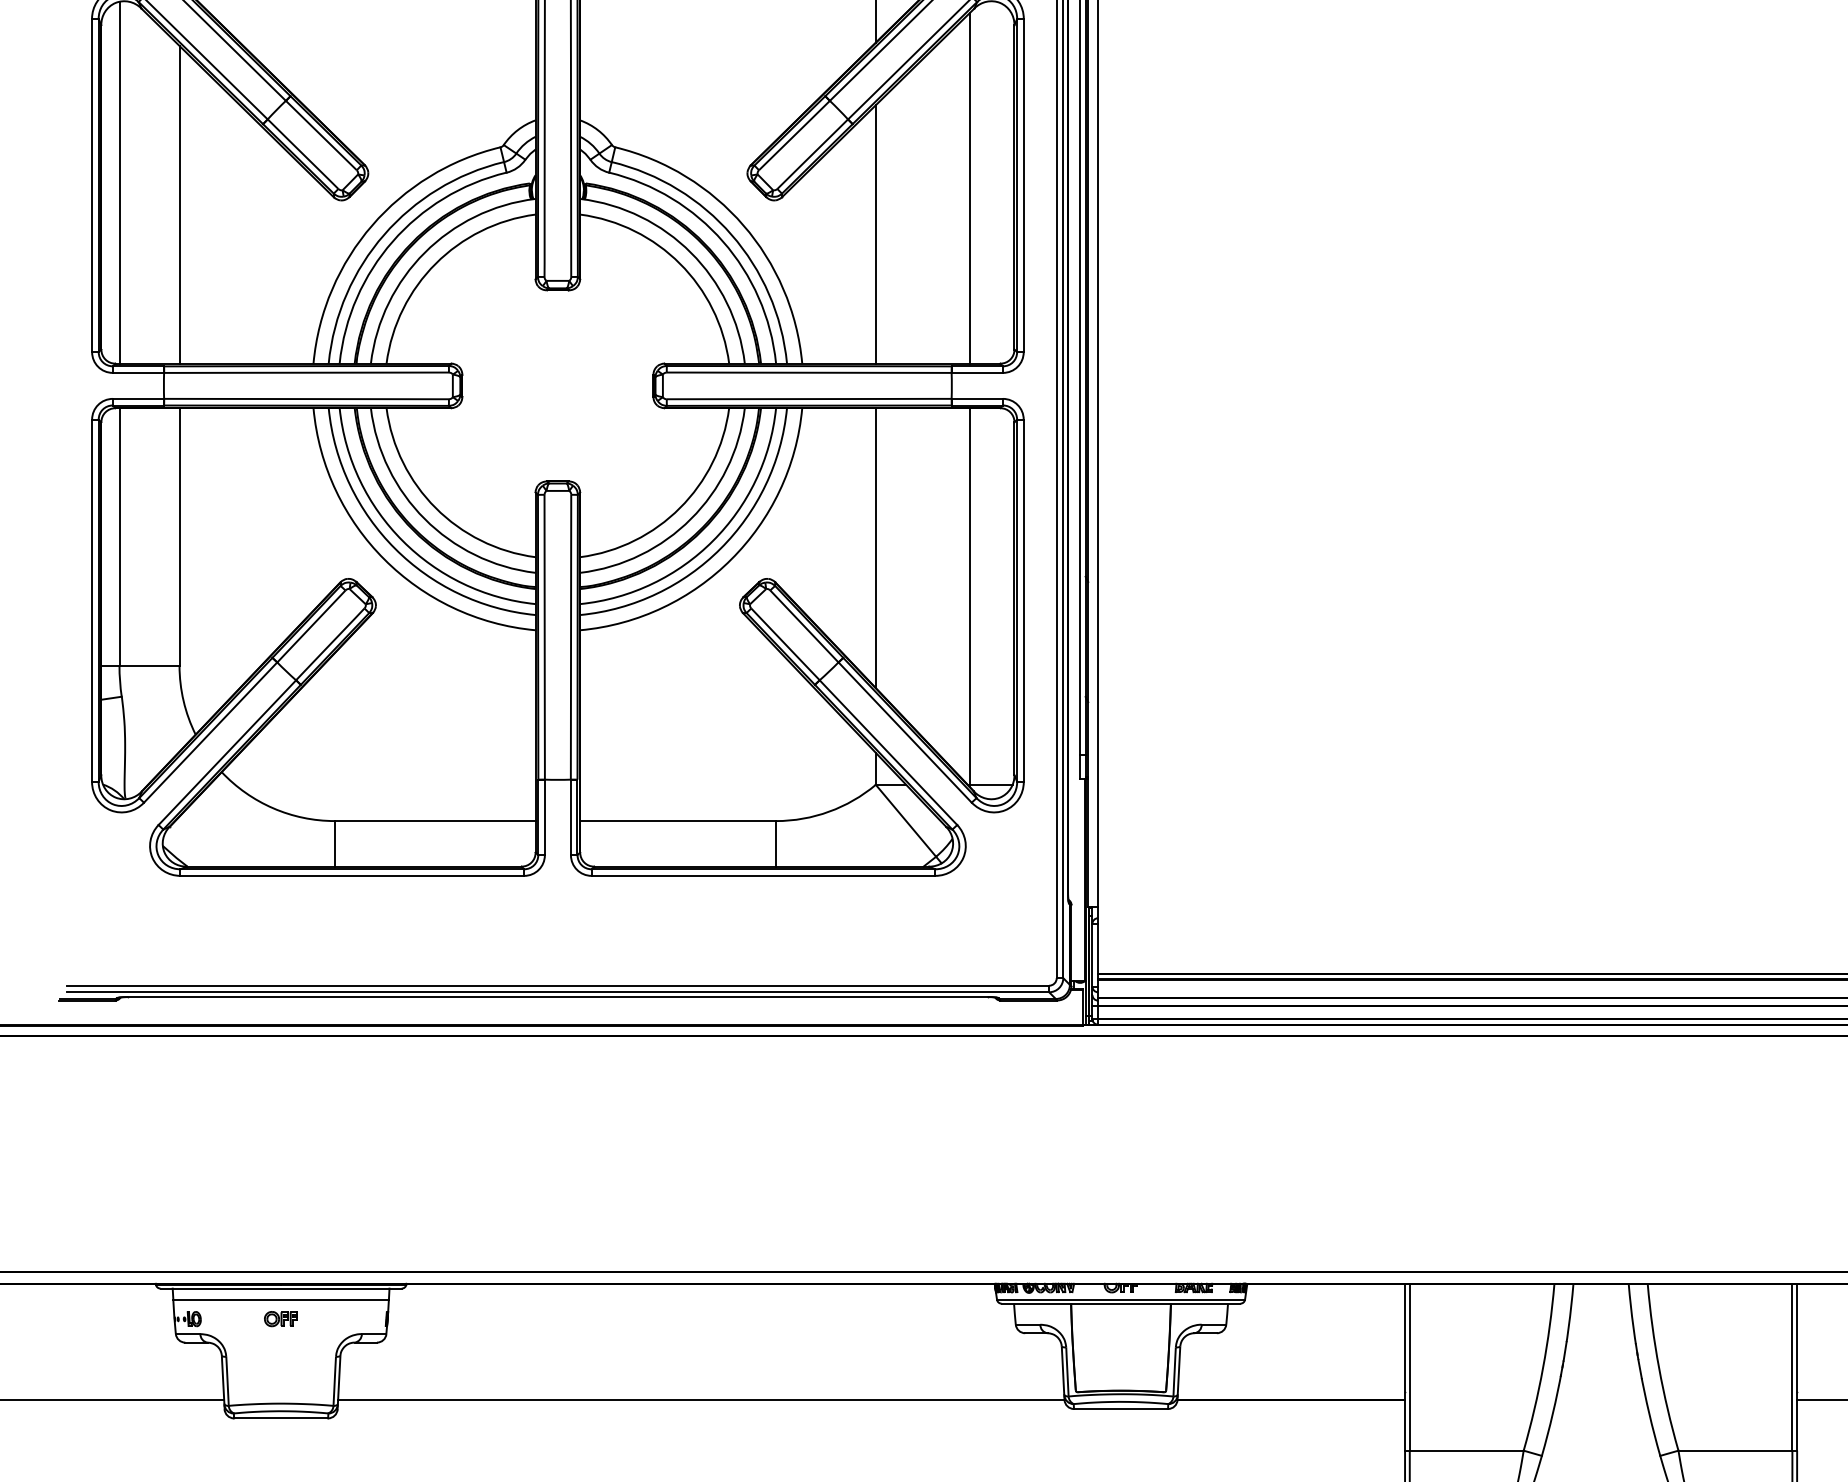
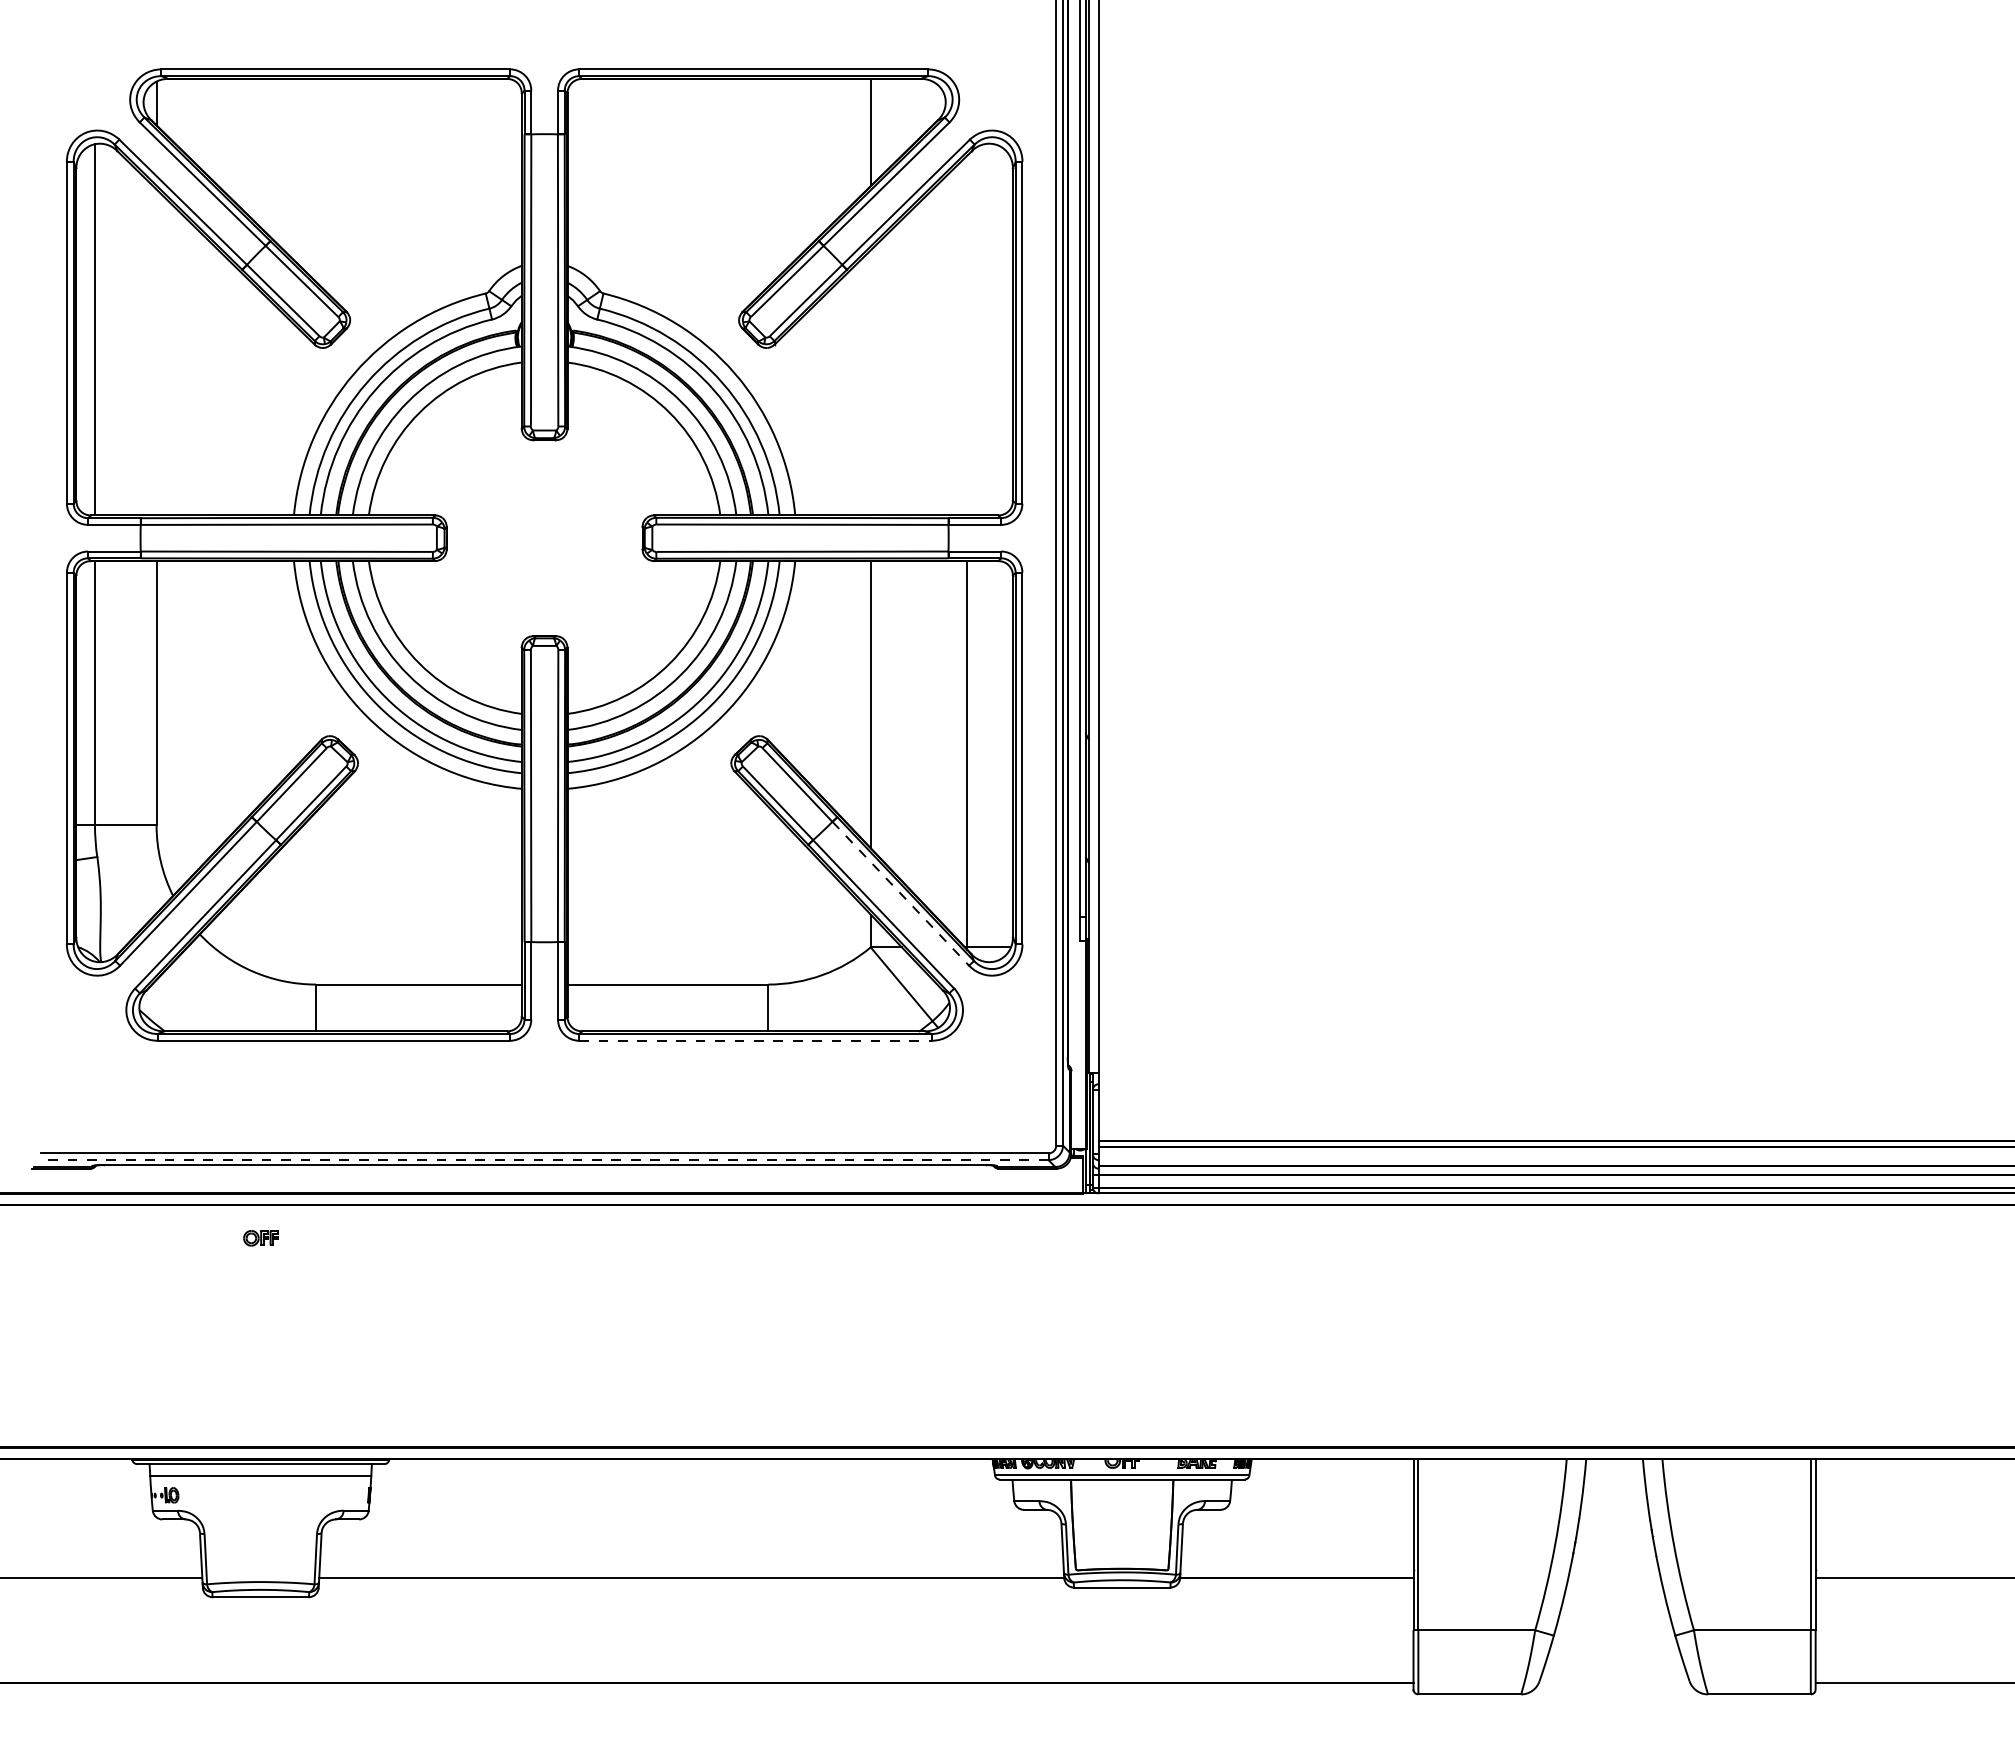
line: (970, 188) -> (967, 335), removed
line: (179, 204) -> (156, 352), removed
line: (875, 234) -> (870, 382), removed
line: (905, 733) -> (901, 894), solid -> dashed
line: (764, 875) -> (756, 1040), solid -> dashed
line: (557, 992) -> (544, 1160), solid -> dashed
part: (280, 1319) -> (260, 1238), moved

